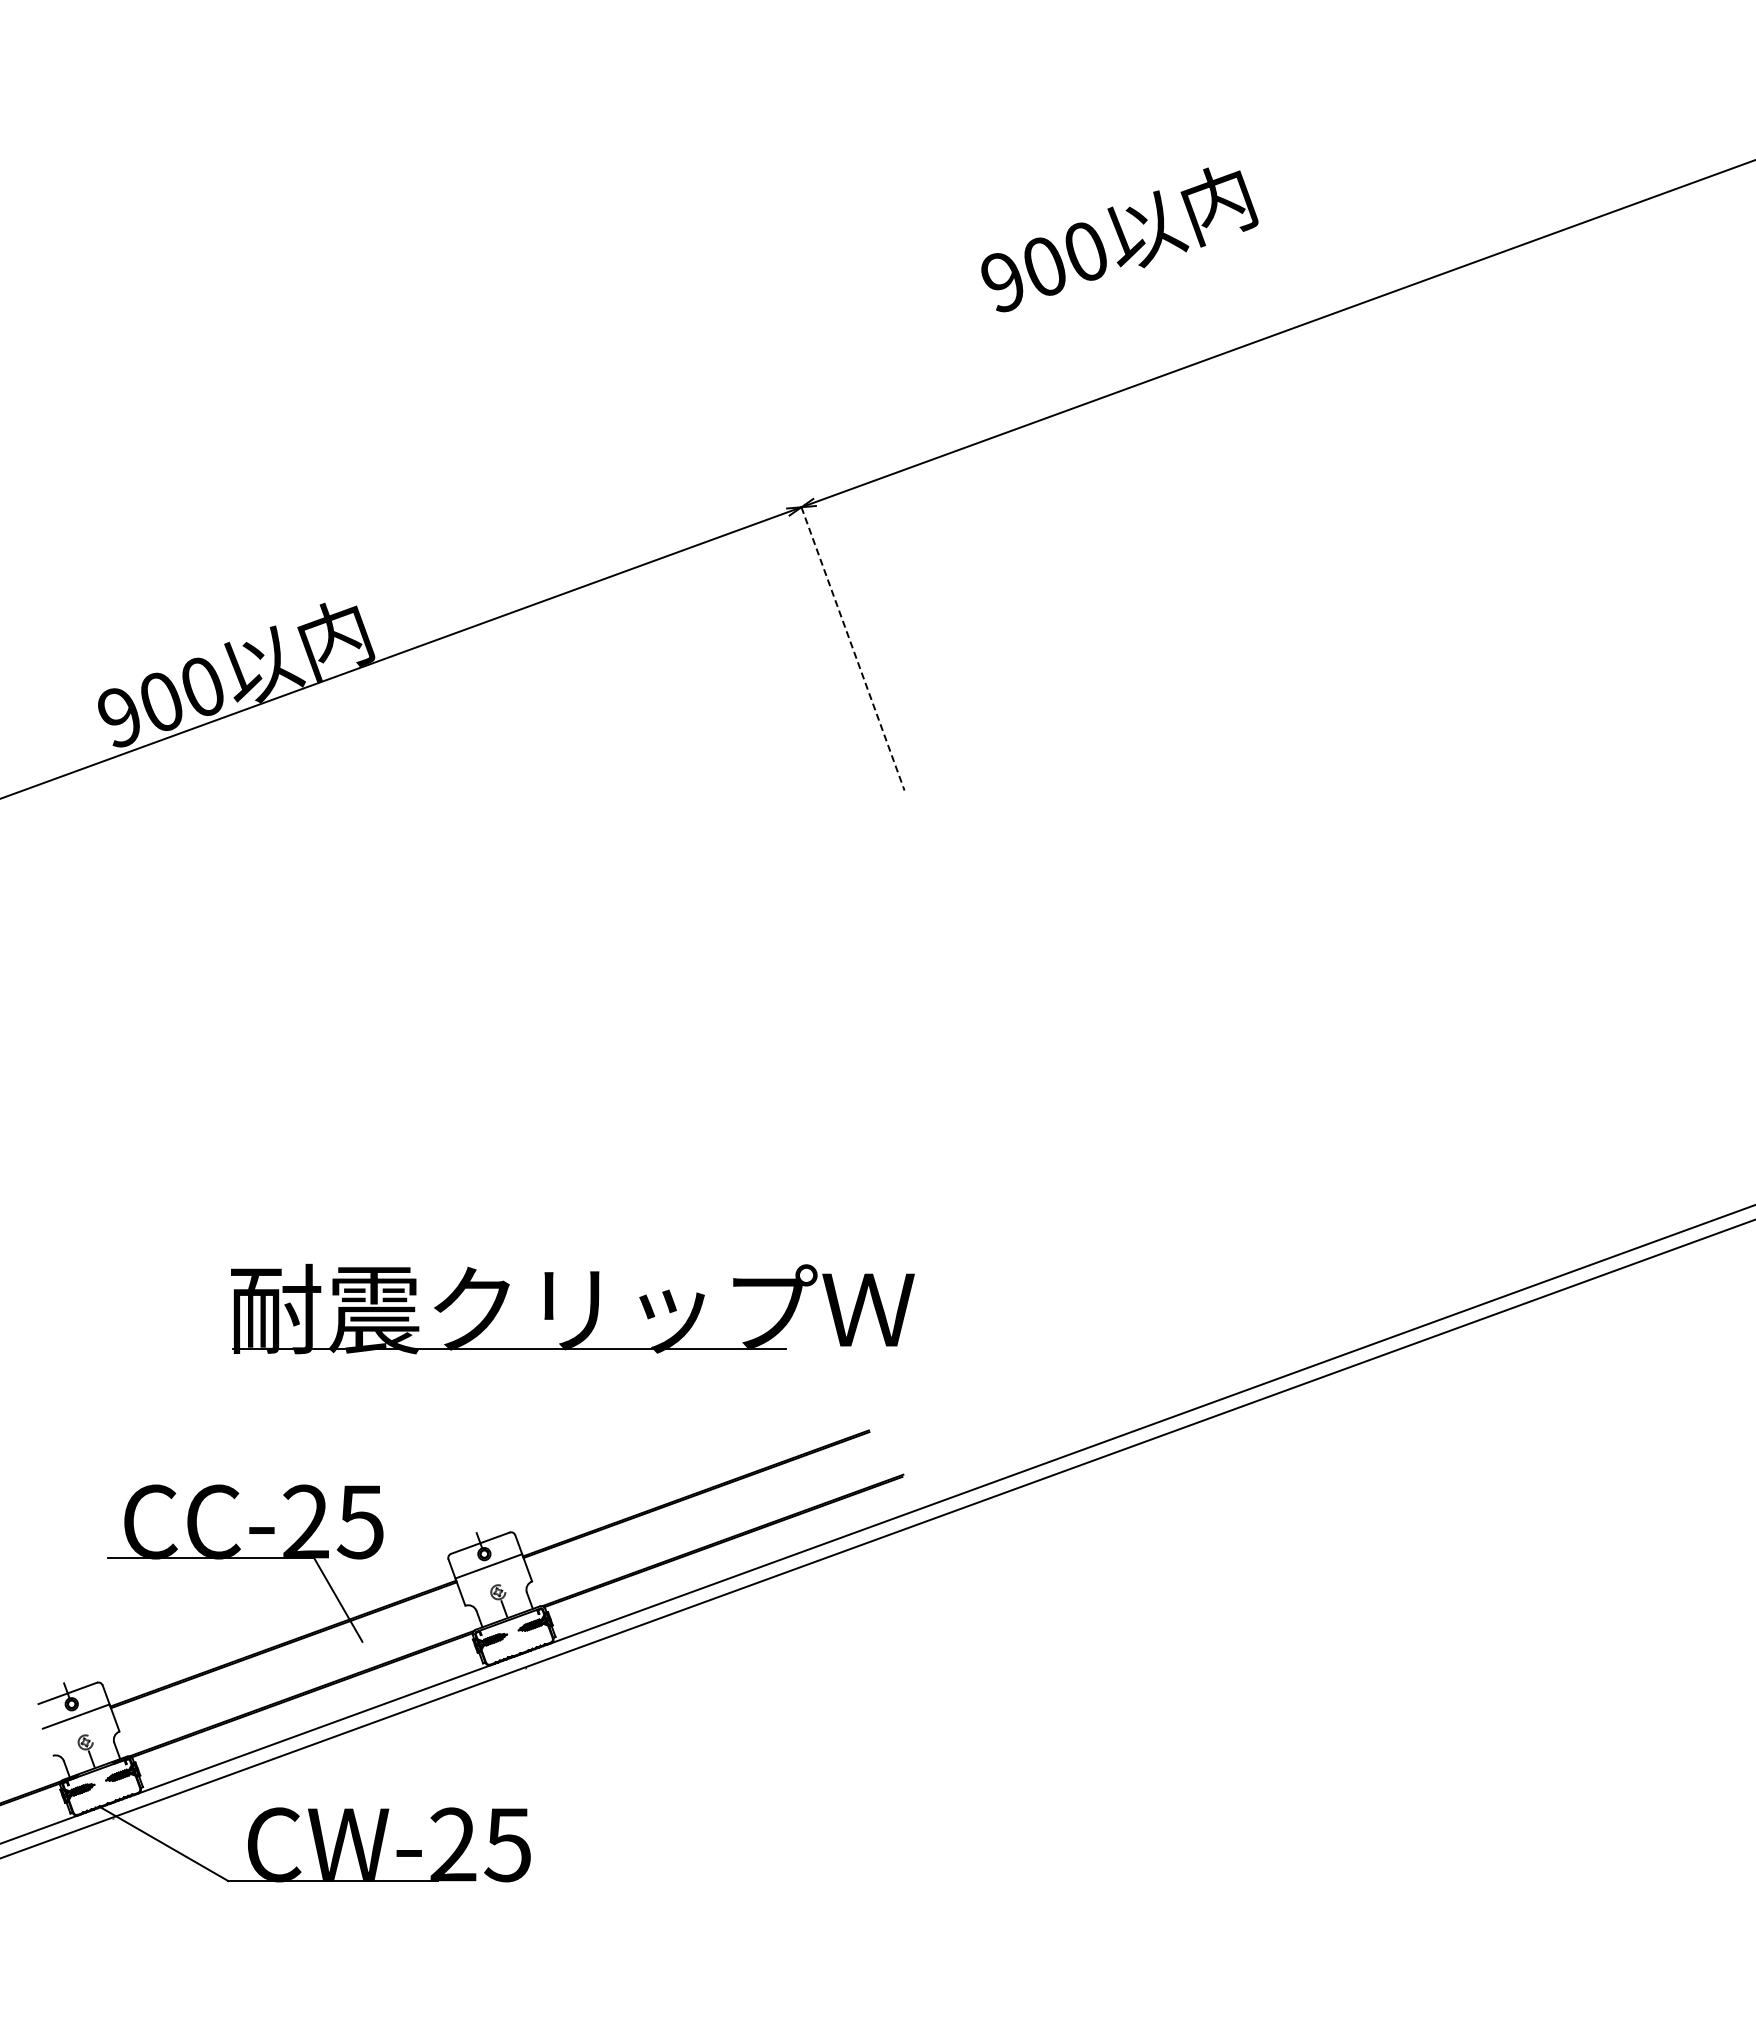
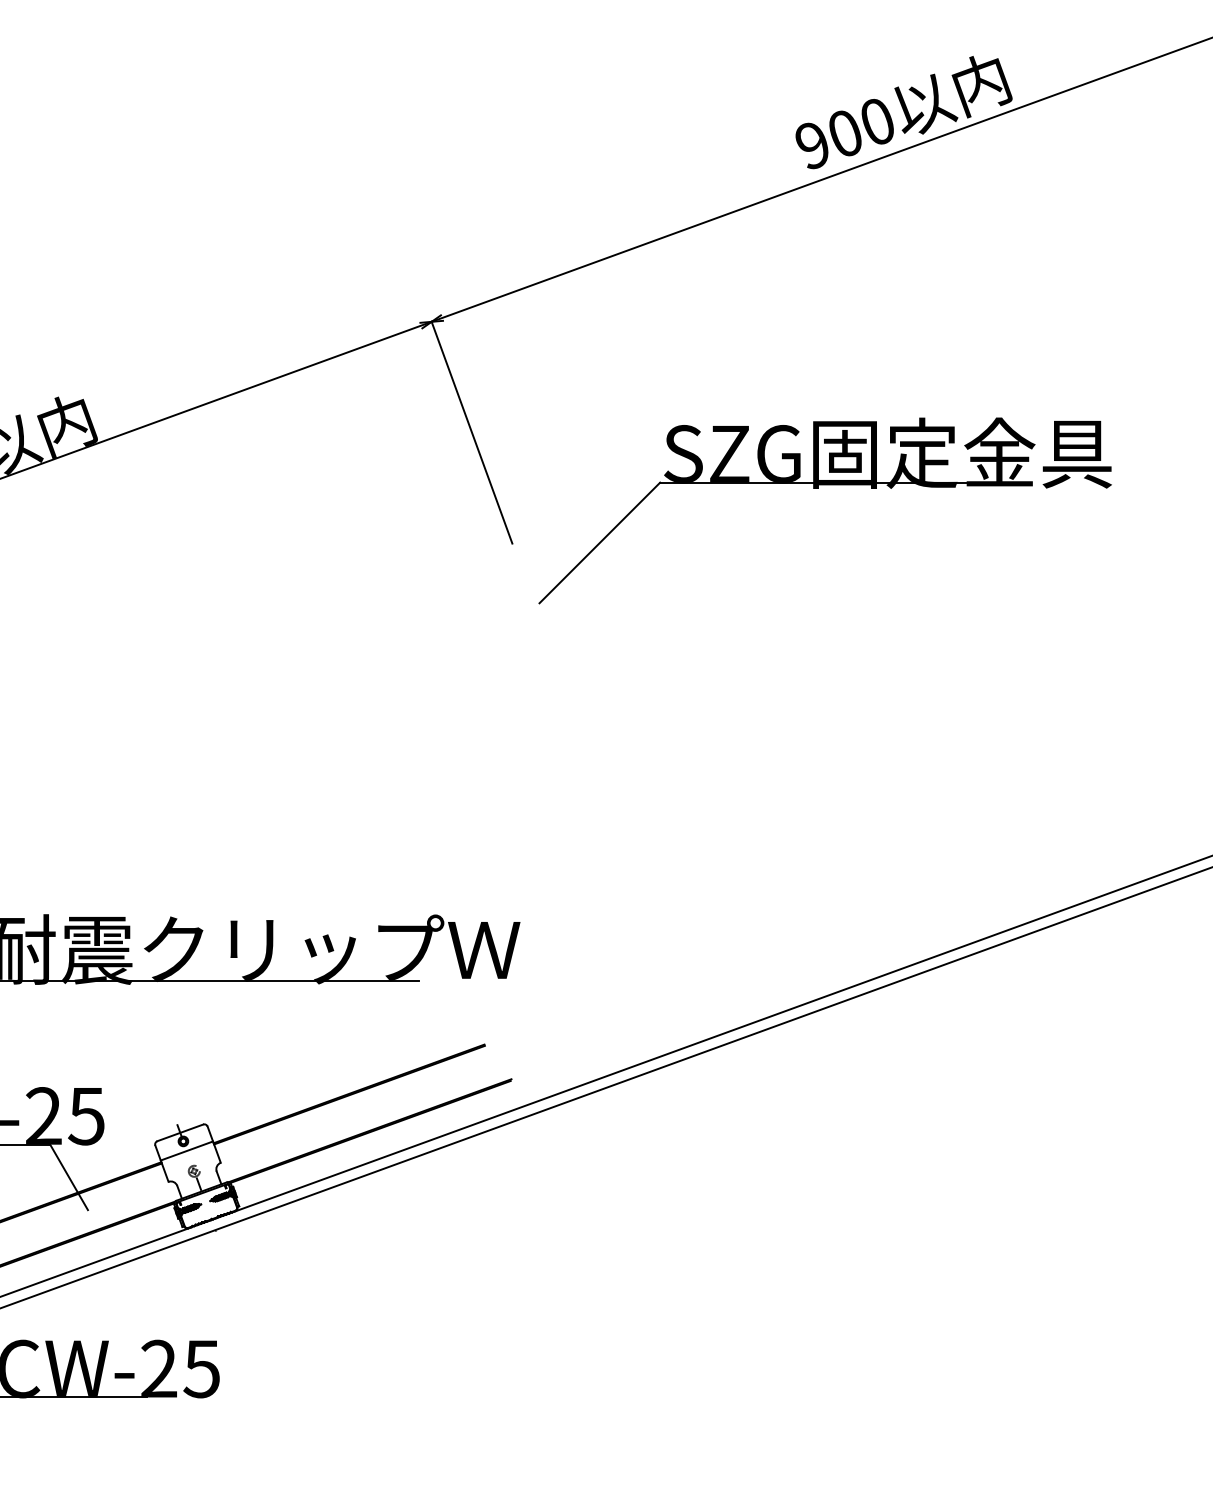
text: (1119, 239) -> (903, 112), moved
line: (853, 648) -> (472, 432), dashed -> solid
part: (1296, 720) -> (819, 488), added

